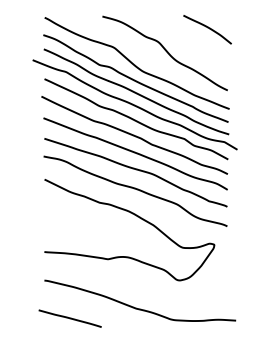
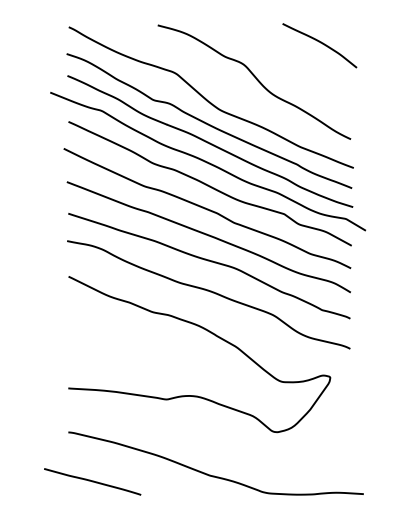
line: (69, 318) -> (91, 481), moved

